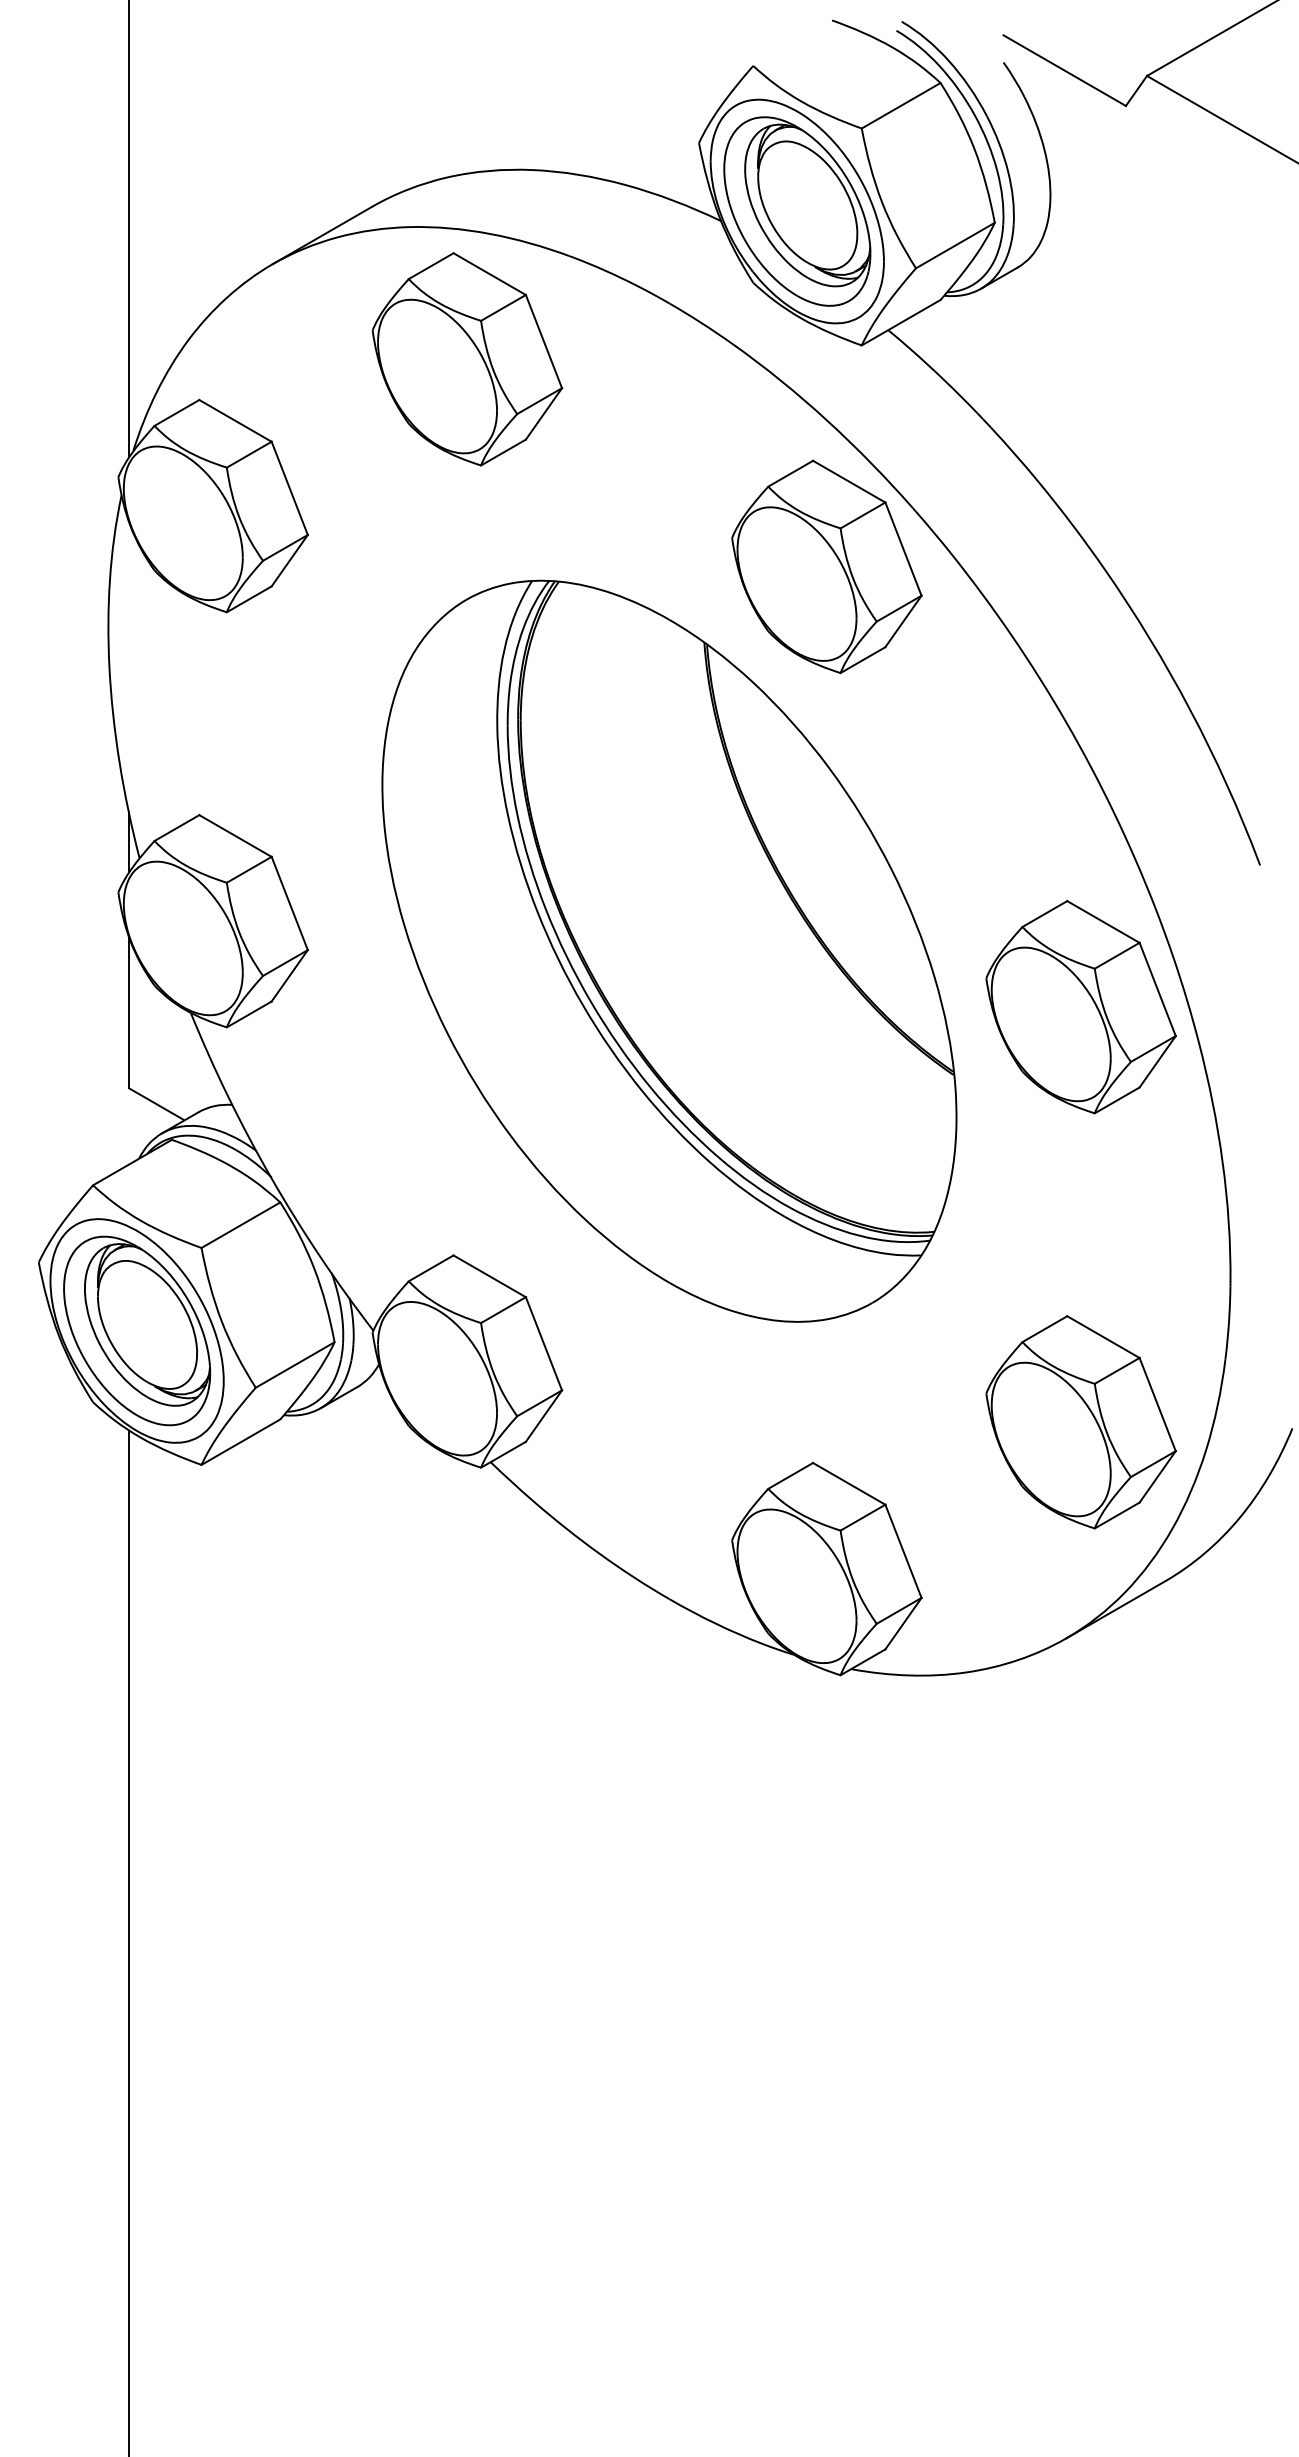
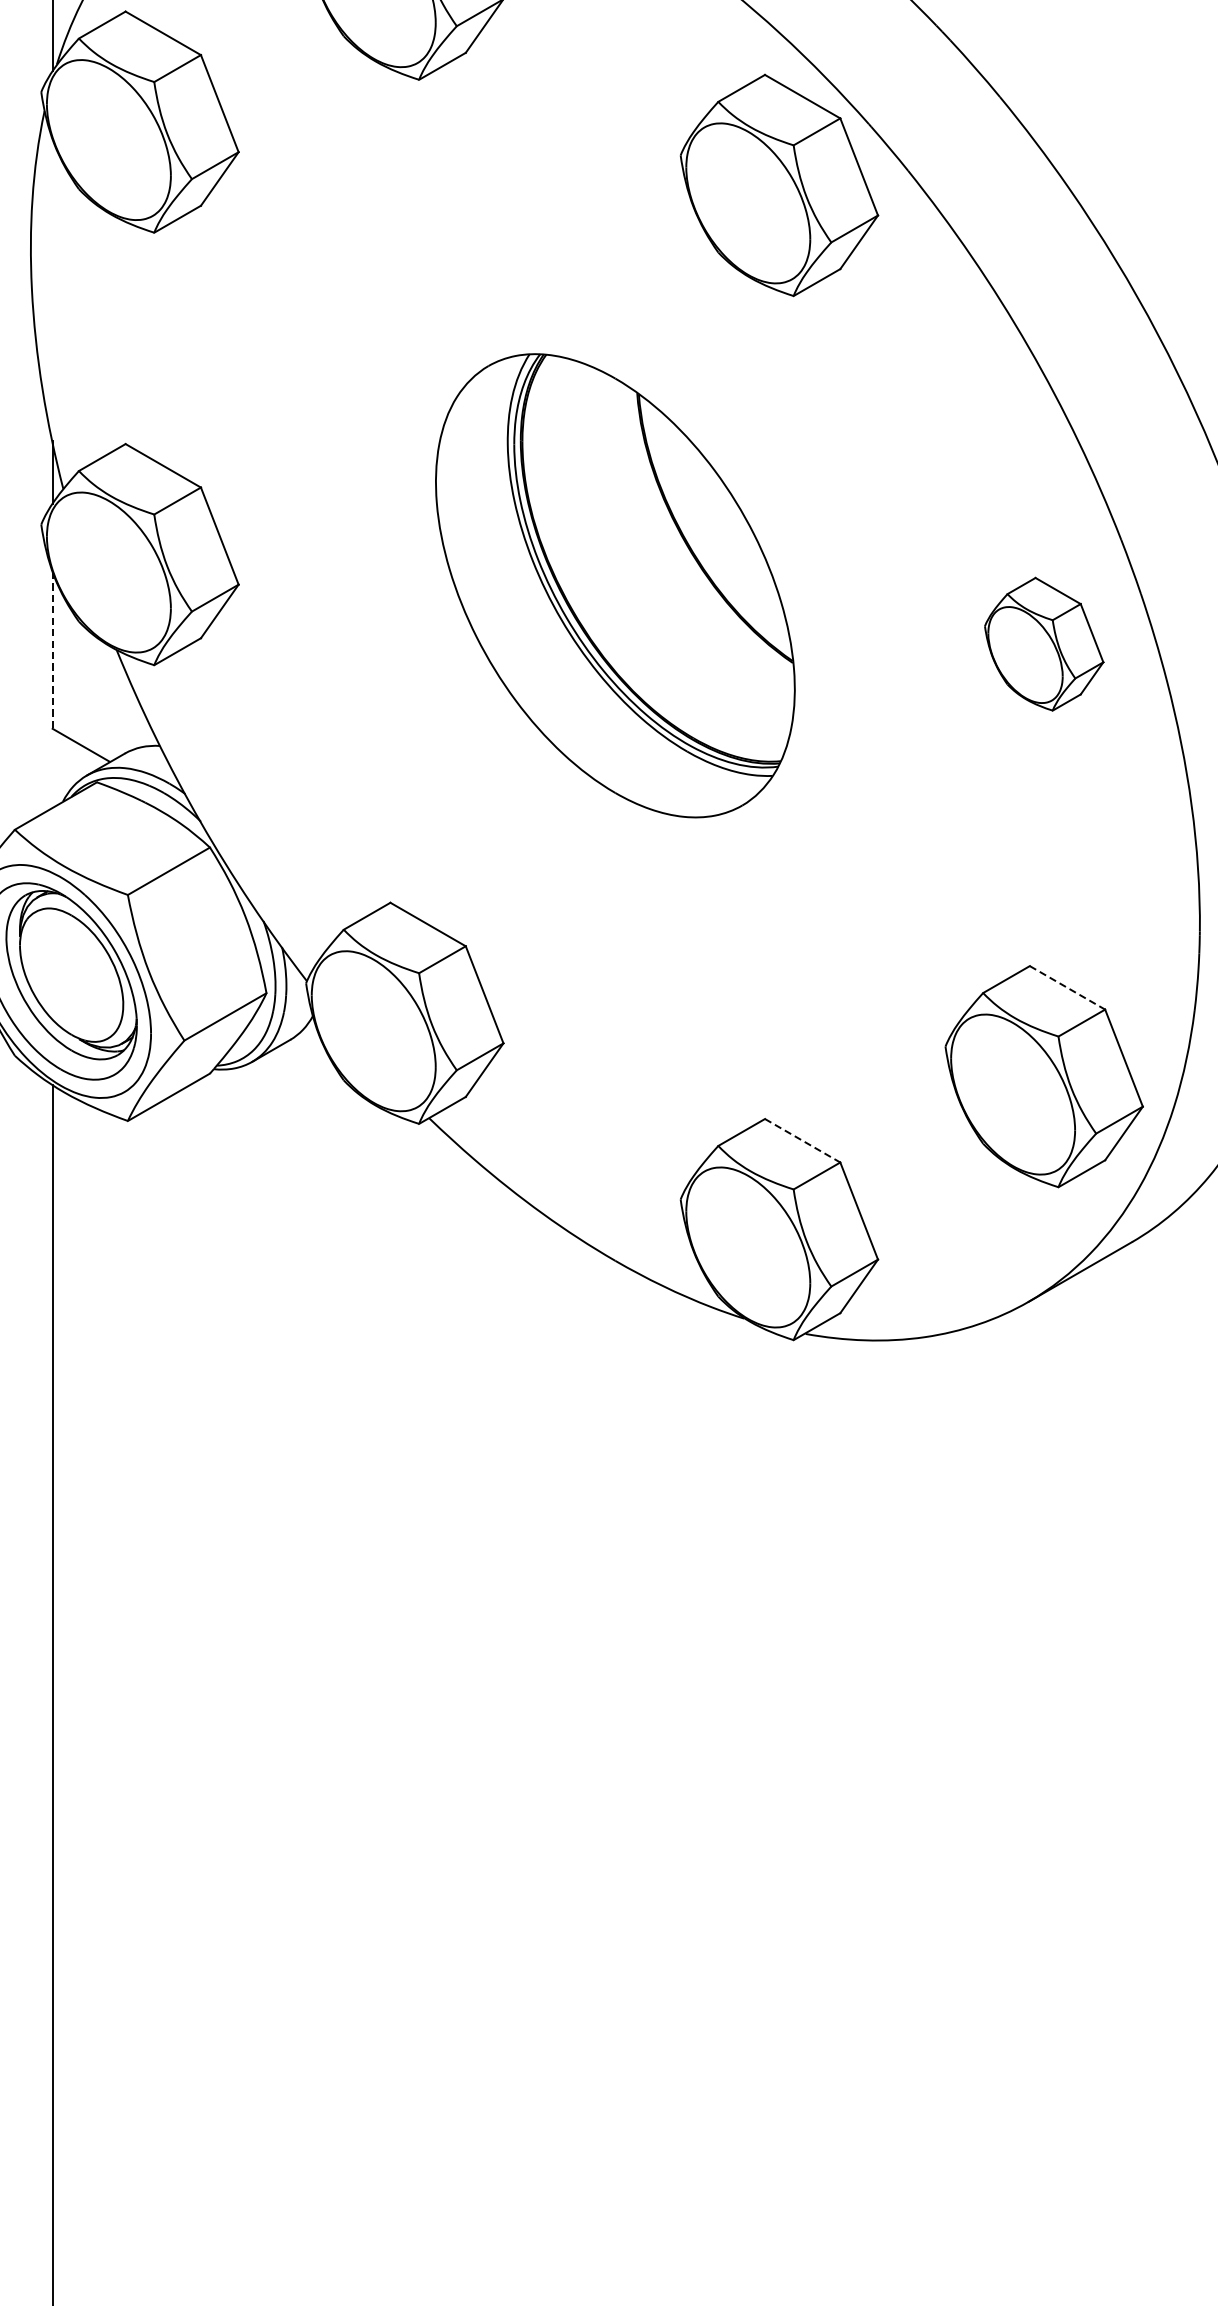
part: (669, 950) -> (615, 585), size x0.6
part: (1080, 1007) -> (1043, 644), size x0.6
line: (129, 1013) -> (52, 650), solid -> dashed
line: (1103, 1337) -> (1067, 988), solid -> dashed
line: (849, 1483) -> (802, 1140), solid -> dashed

